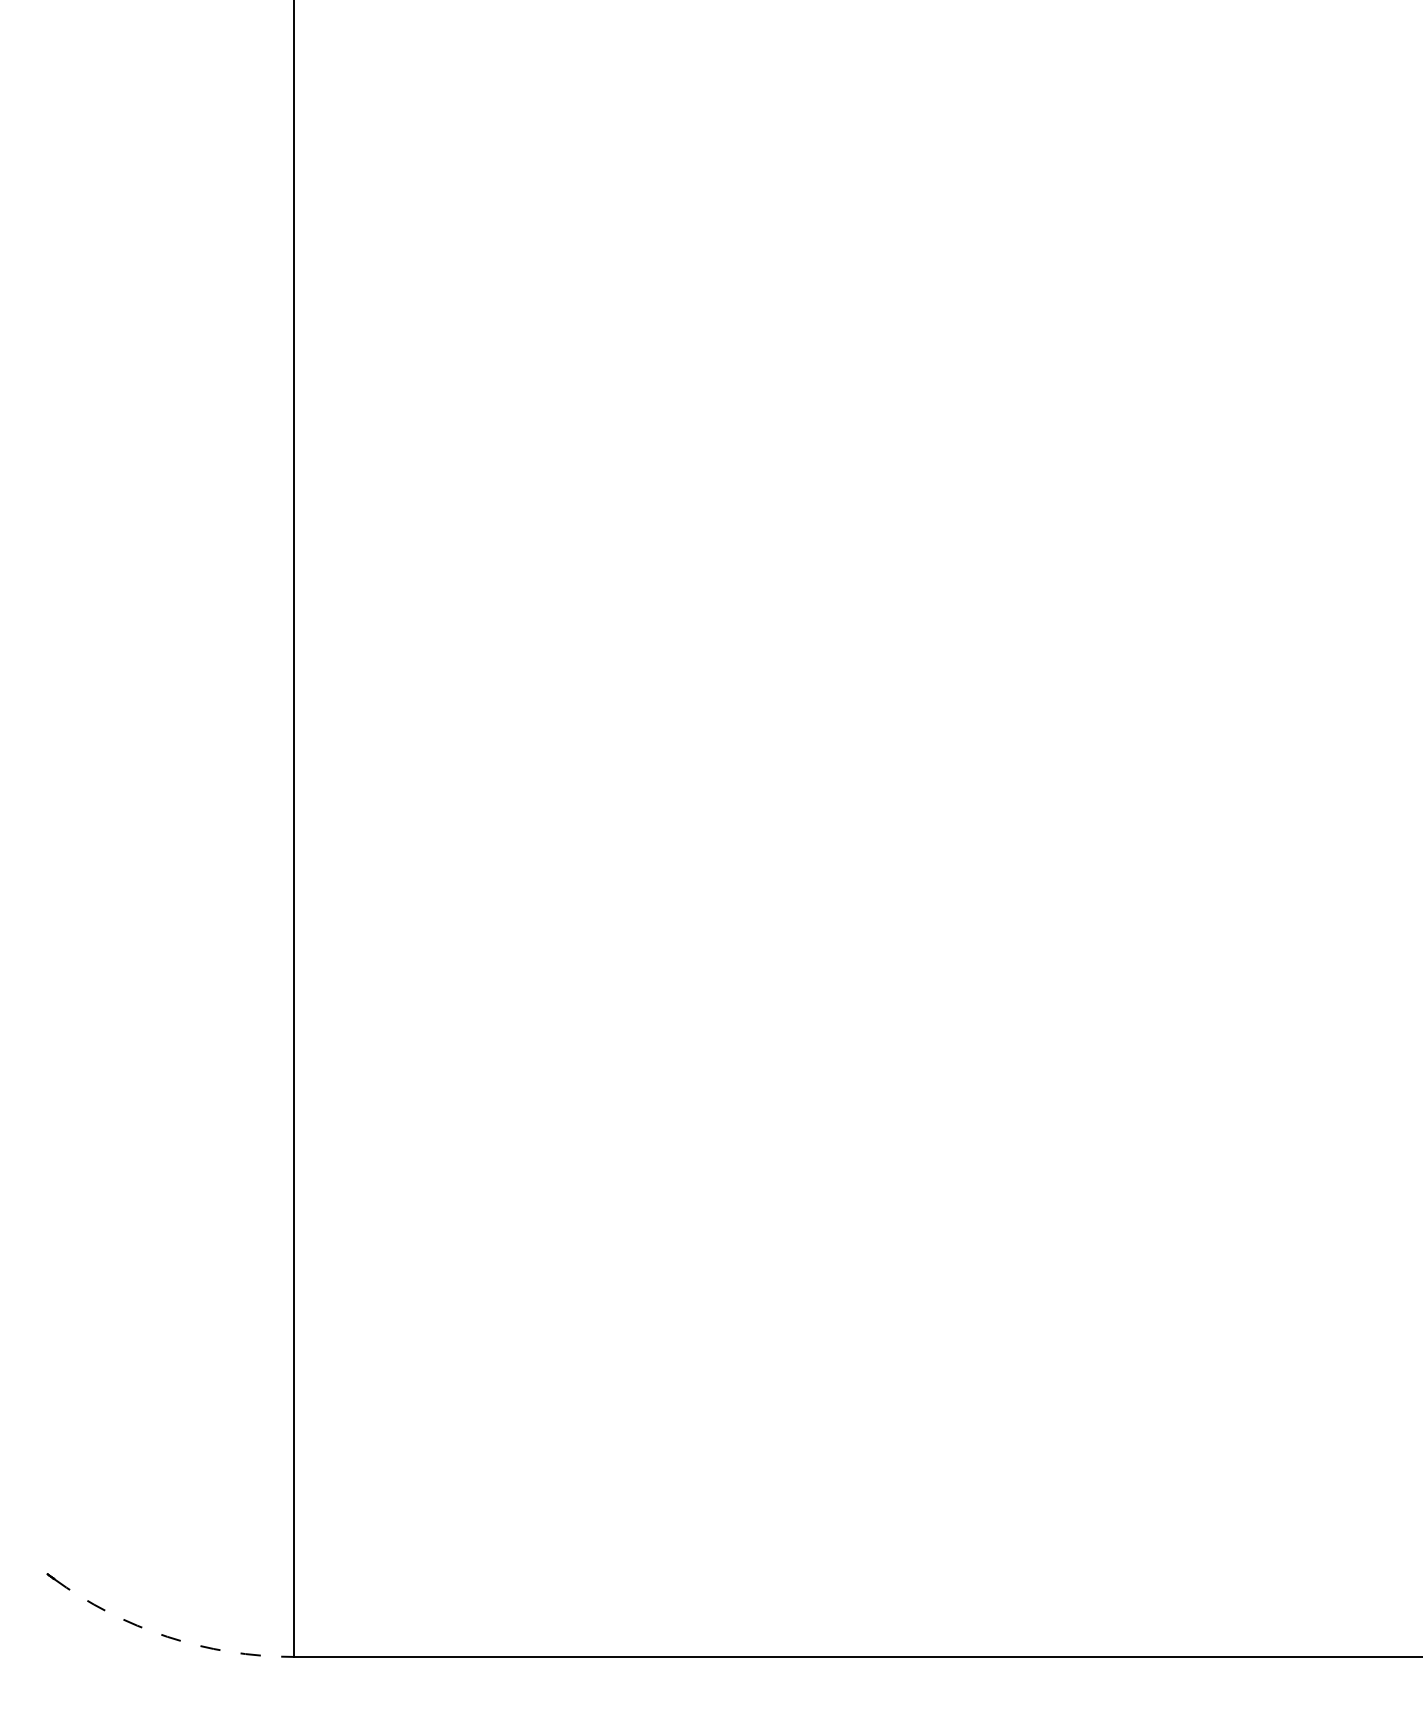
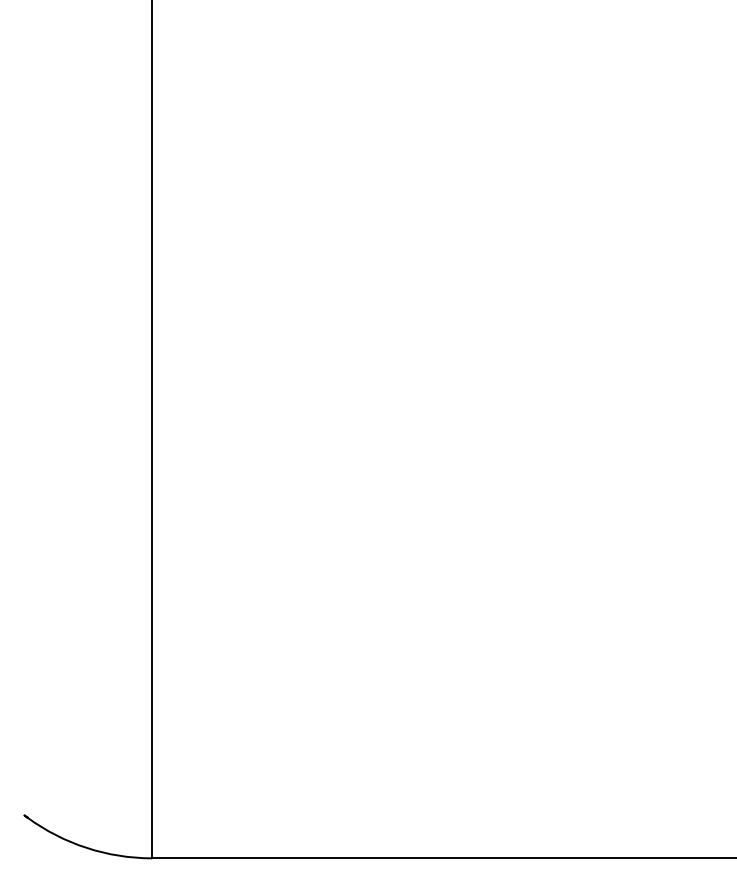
arc: (167, 1636) -> (86, 847), dashed -> solid

